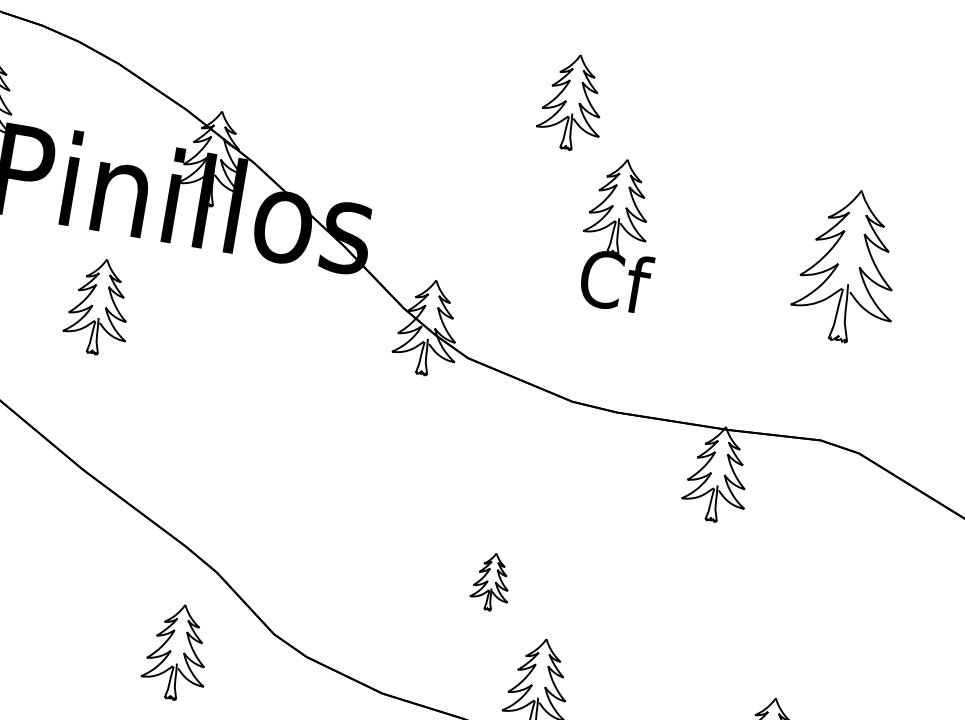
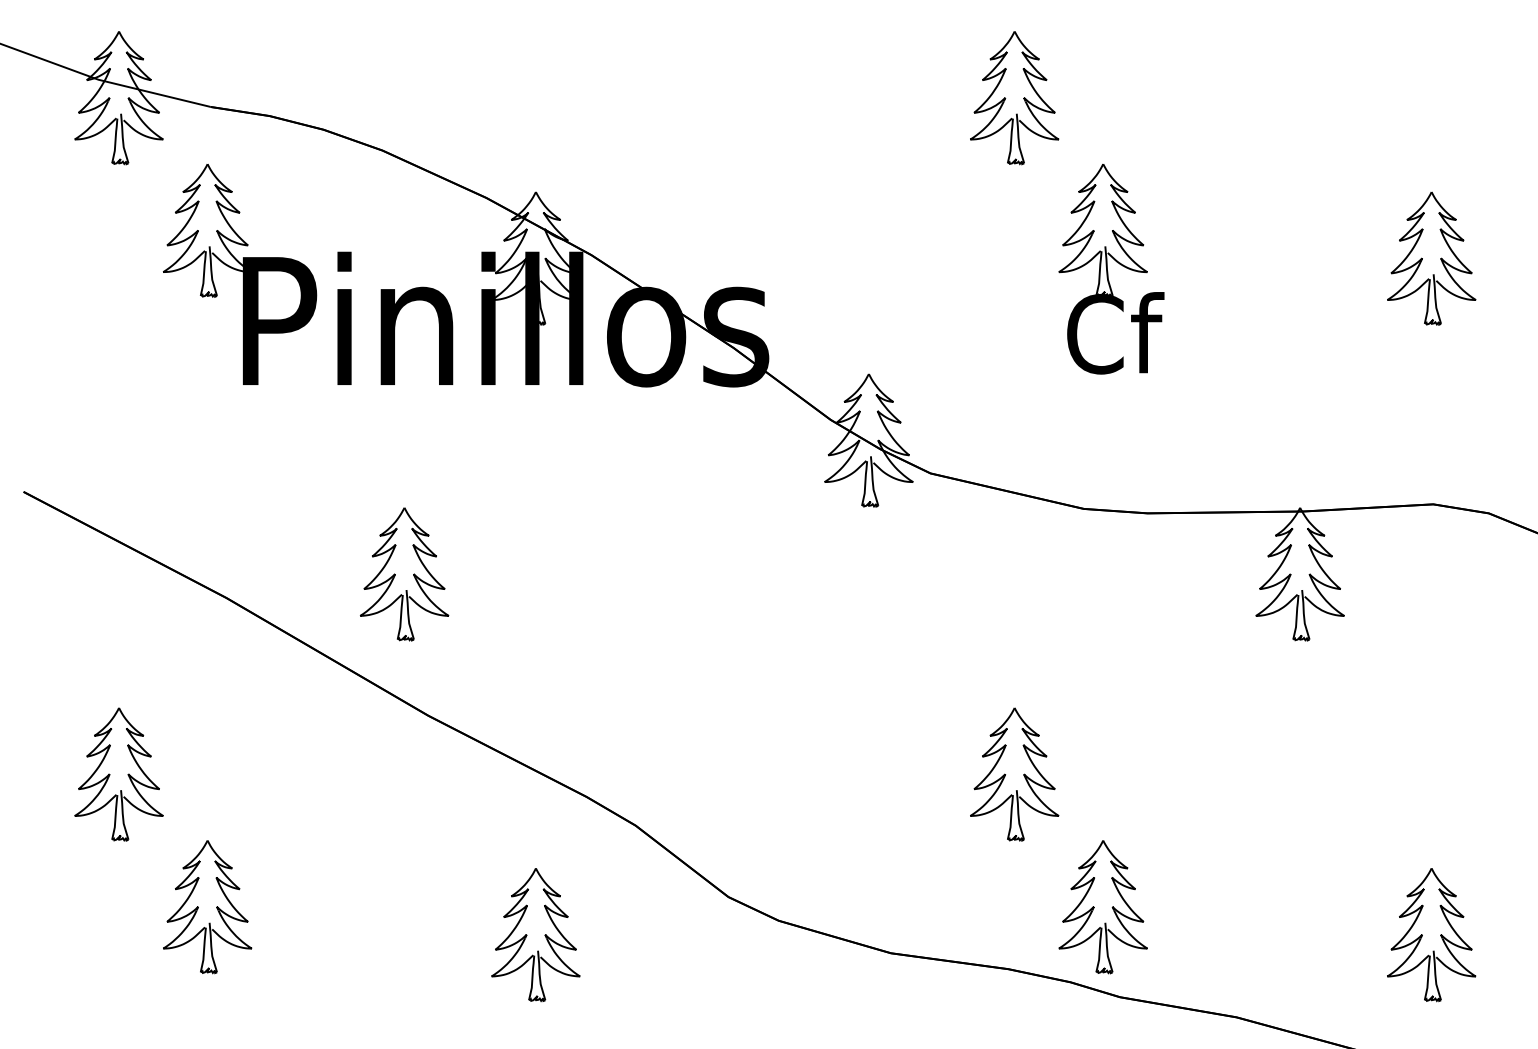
part: (848, 265) -> (1431, 258), size x0.62
part: (99, 306) -> (404, 574), moved
part: (491, 581) -> (1014, 774), size x1.67
part: (176, 652) -> (535, 935), moved

